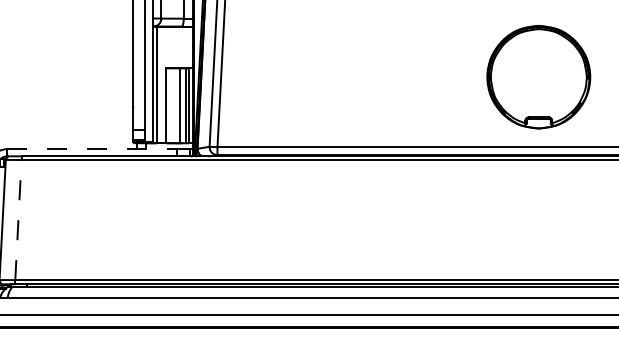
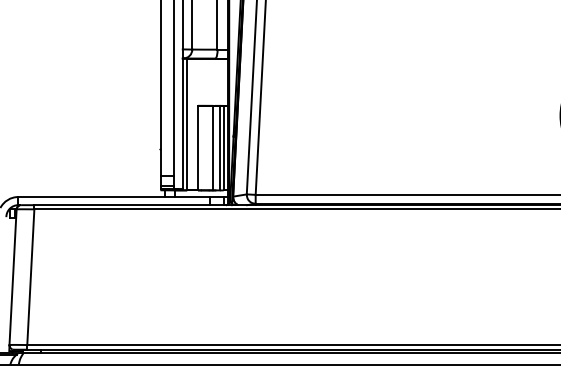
line: (92, 149) -> (114, 197), dashed -> solid
line: (18, 219) -> (30, 276), dashed -> solid

